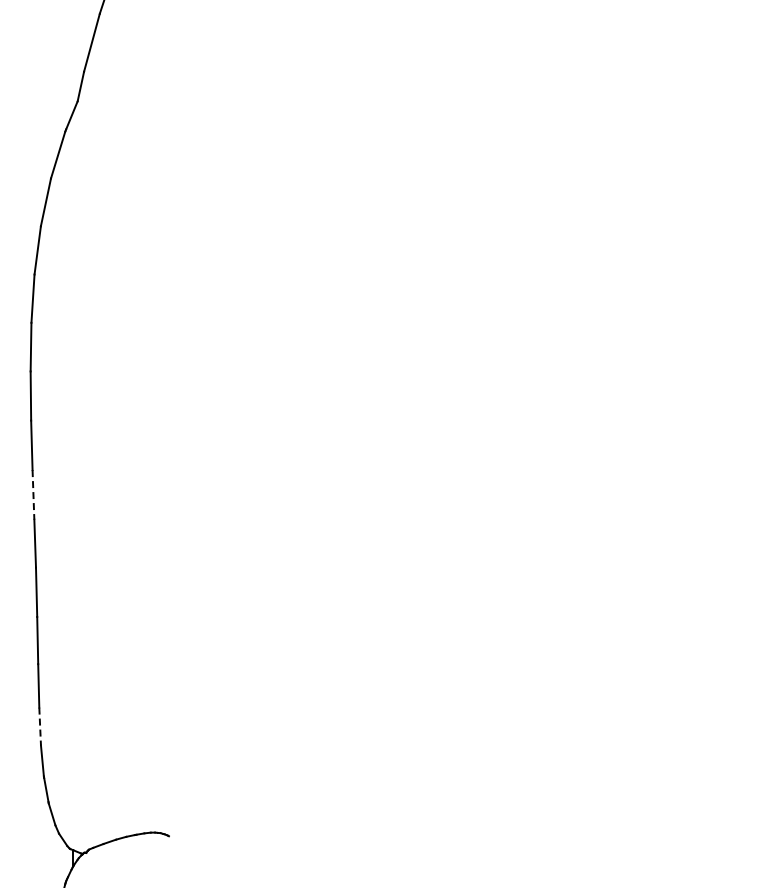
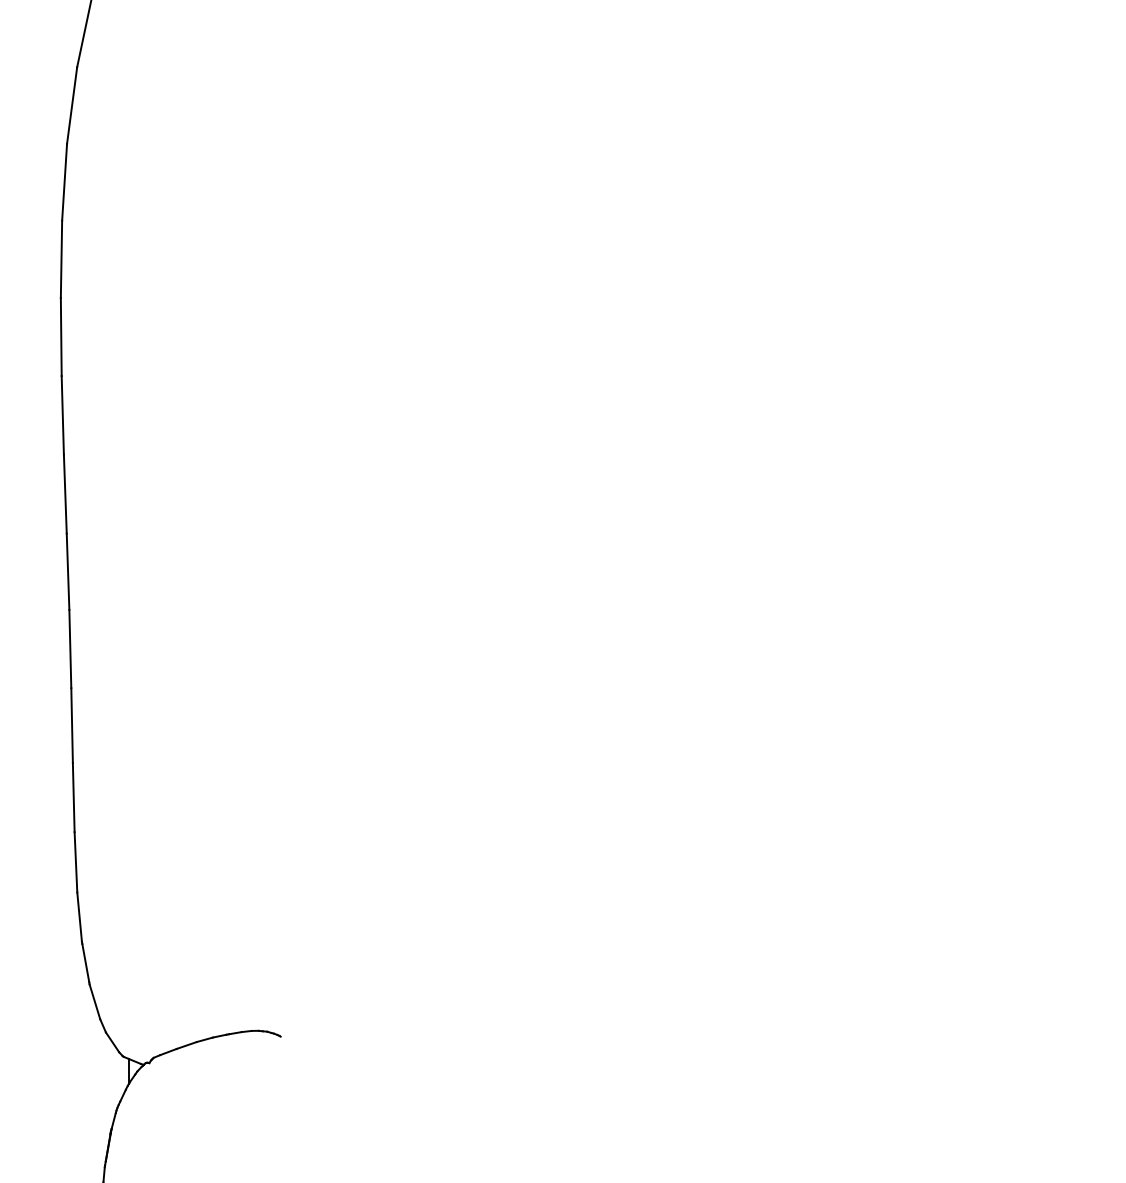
line: (33, 494) -> (65, 493), dashed -> solid
line: (40, 727) -> (76, 863), dashed -> solid

